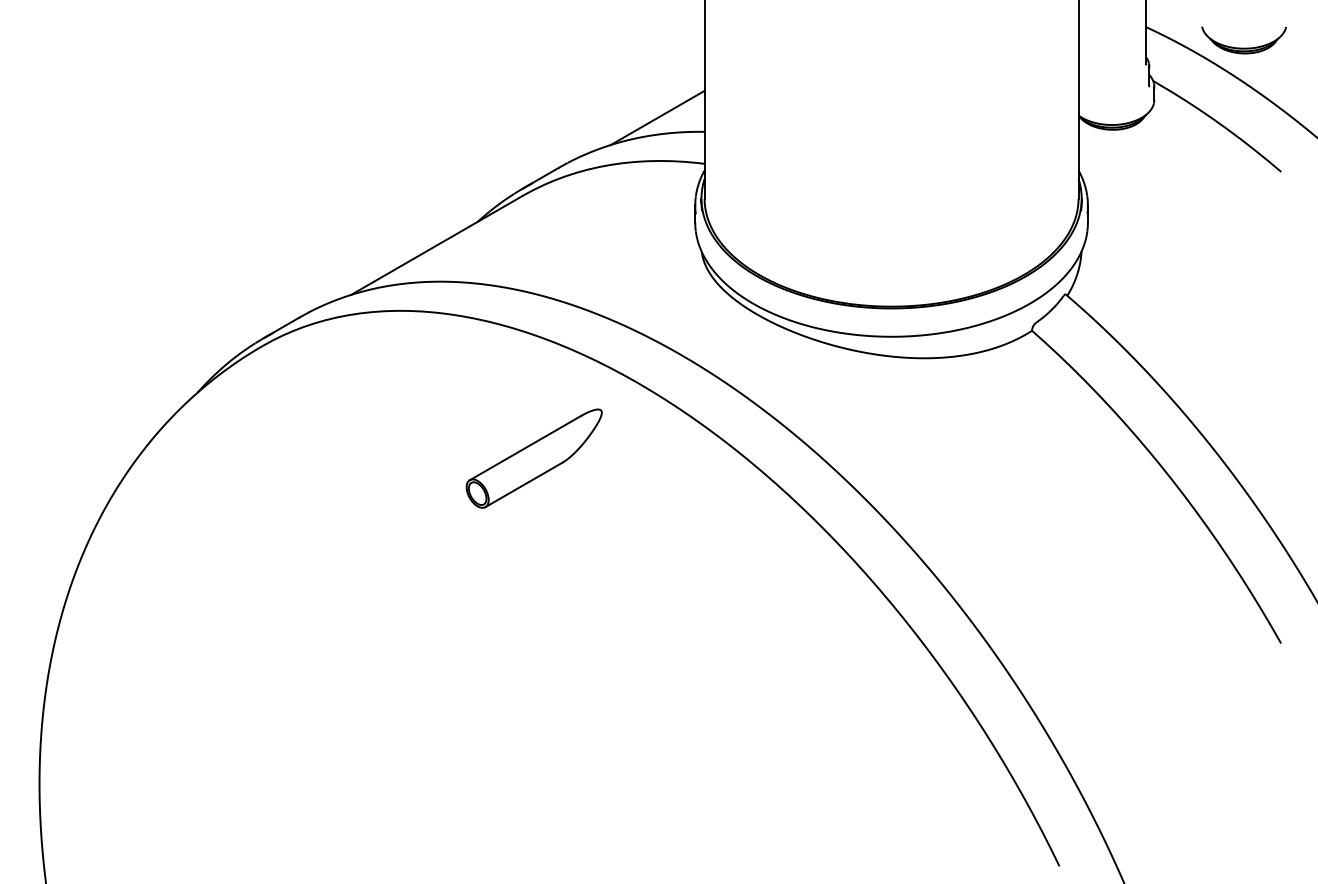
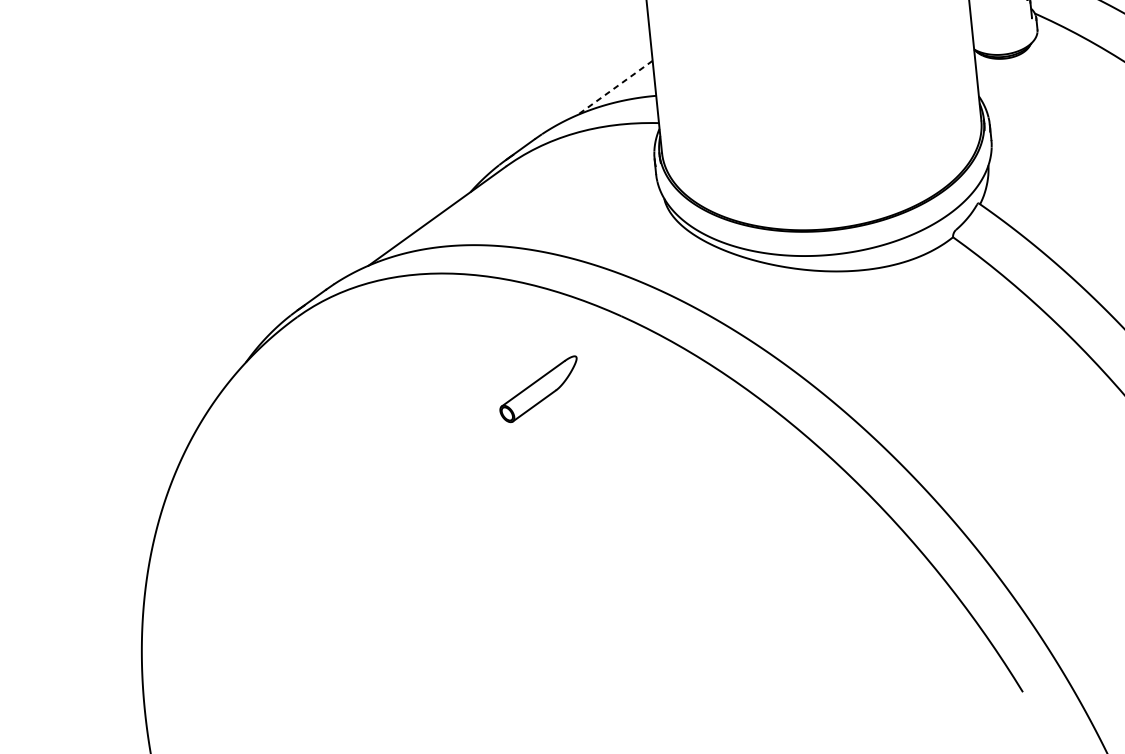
line: (657, 118) -> (614, 88), solid -> dashed
part: (533, 458) -> (538, 389), size x0.7

